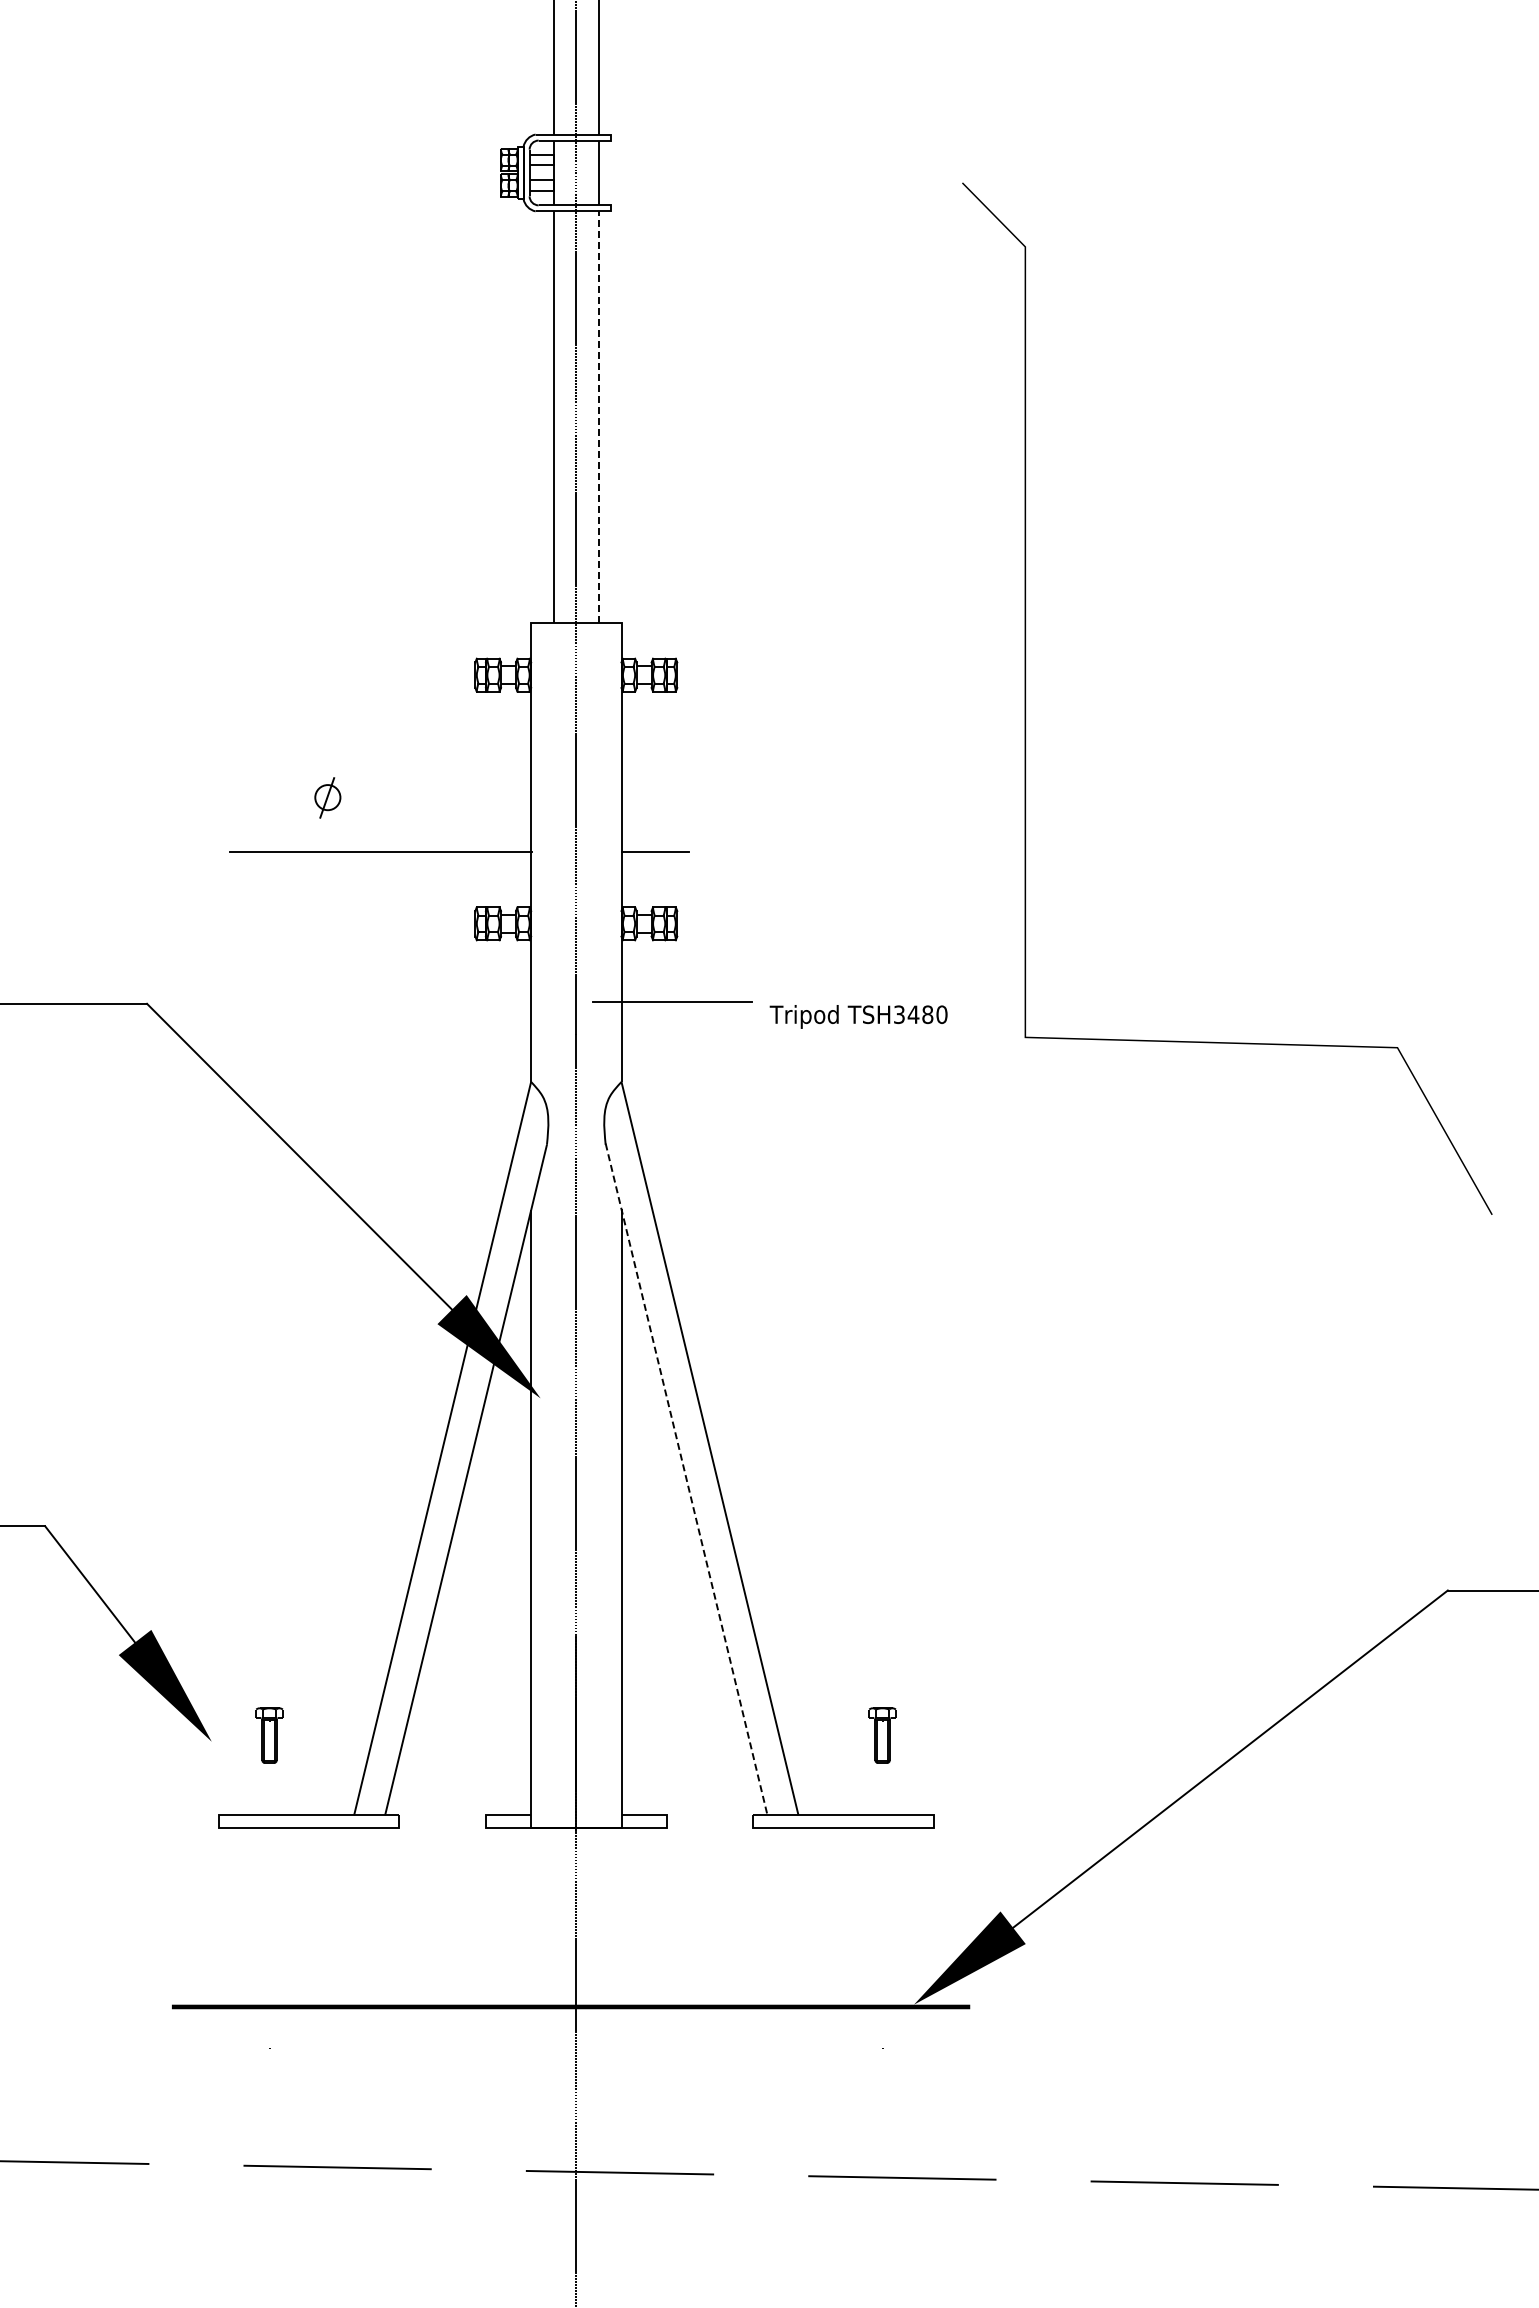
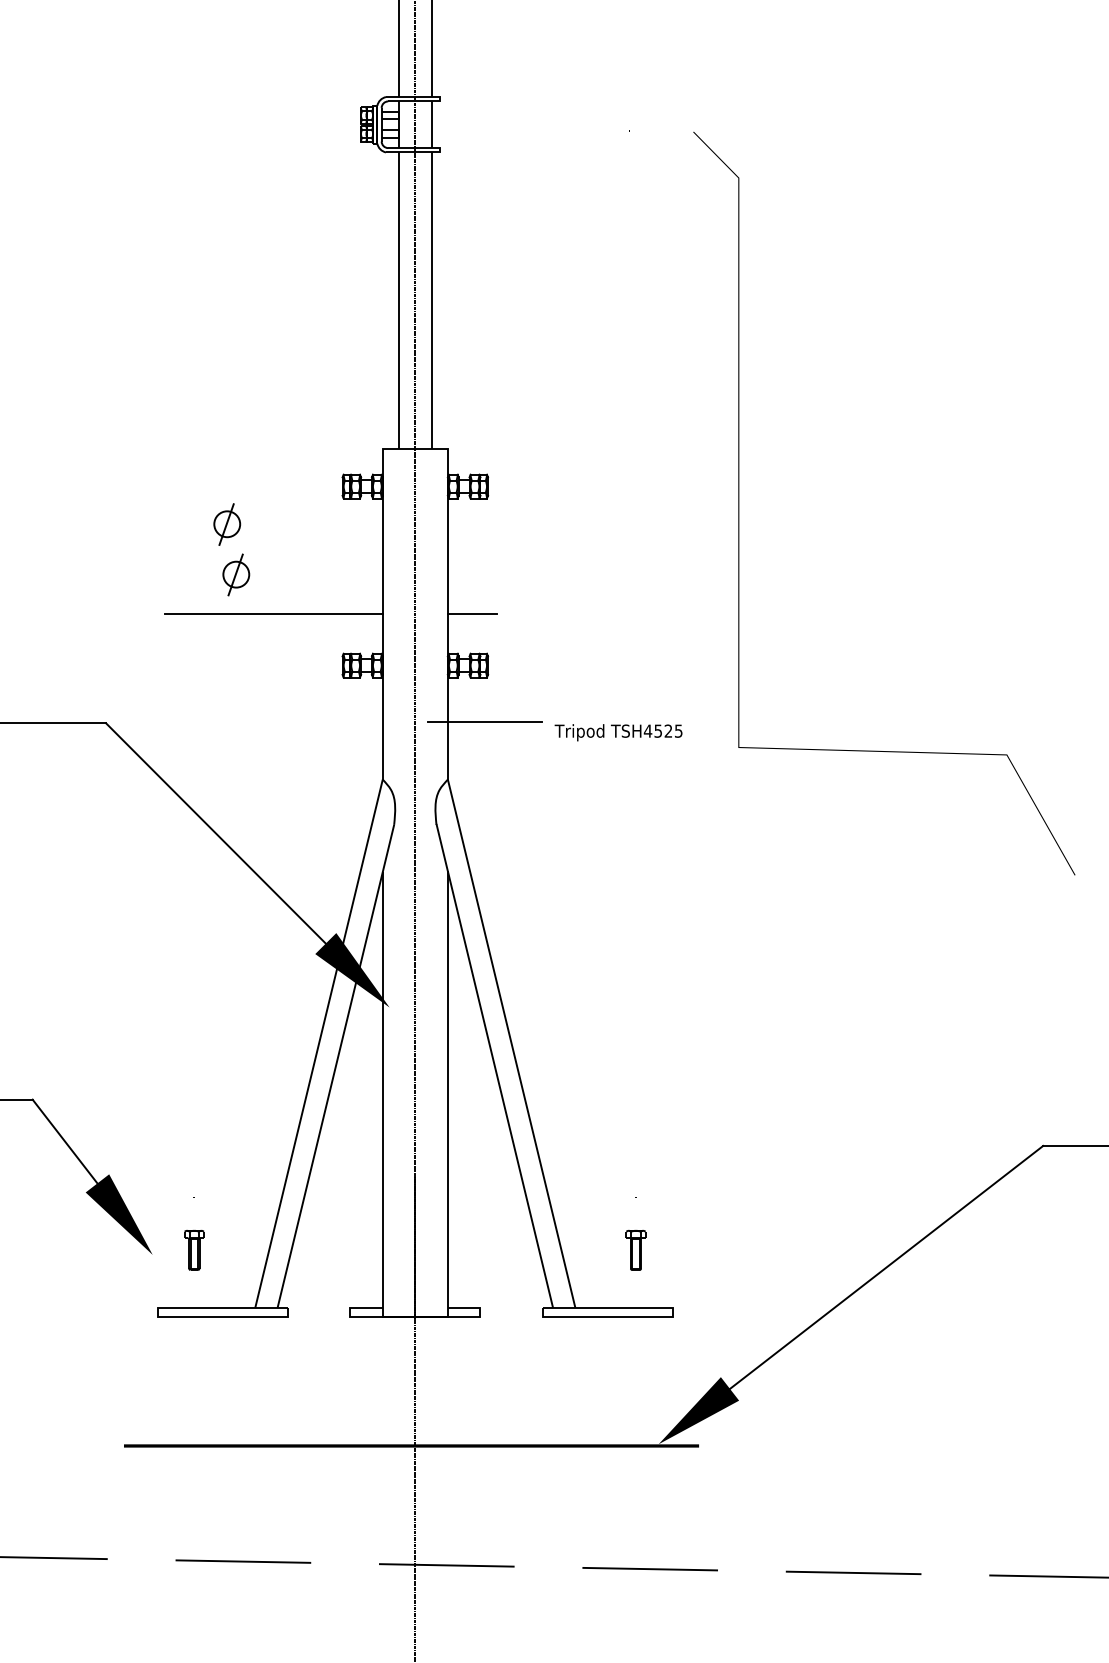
line: (598, 416) -> (431, 300), dashed -> solid
part: (315, 727) -> (227, 524), added
part: (327, 797) -> (236, 574), size x1.43
text: (920, 1014) -> (663, 731), TSH3480 -> TSH4525
line: (686, 1479) -> (494, 1065), dashed -> solid

